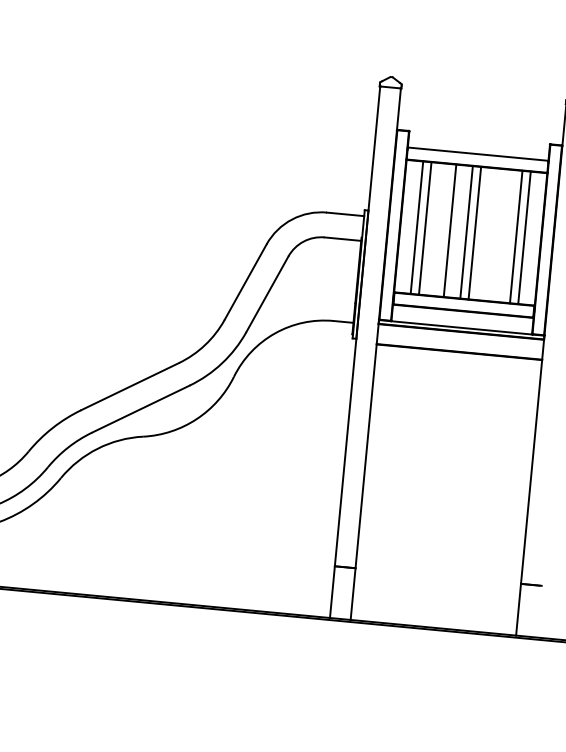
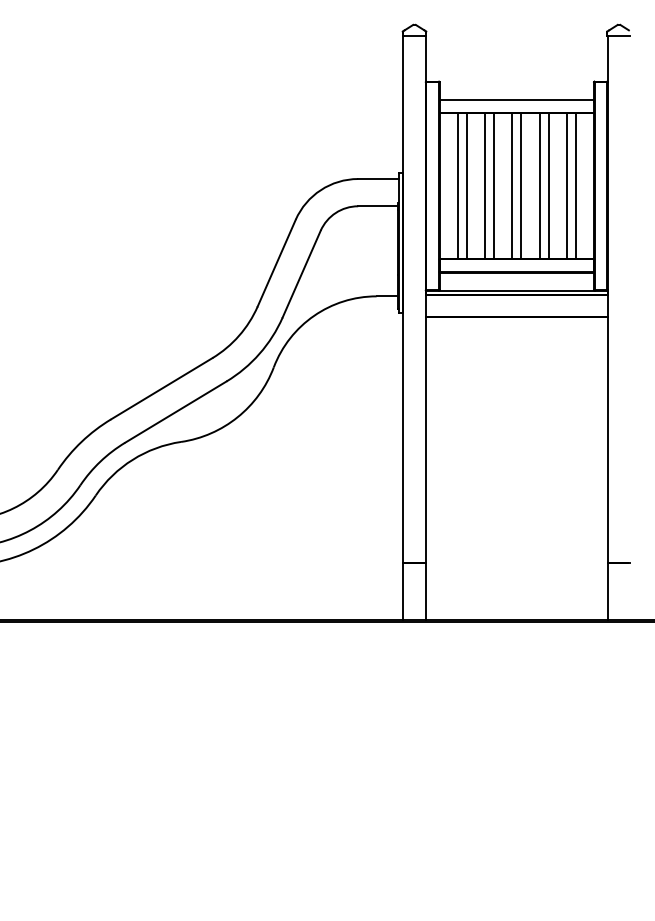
line: (441, 229) -> (484, 185), added
line: (491, 234) -> (539, 185), added
line: (499, 234) -> (548, 185), added

